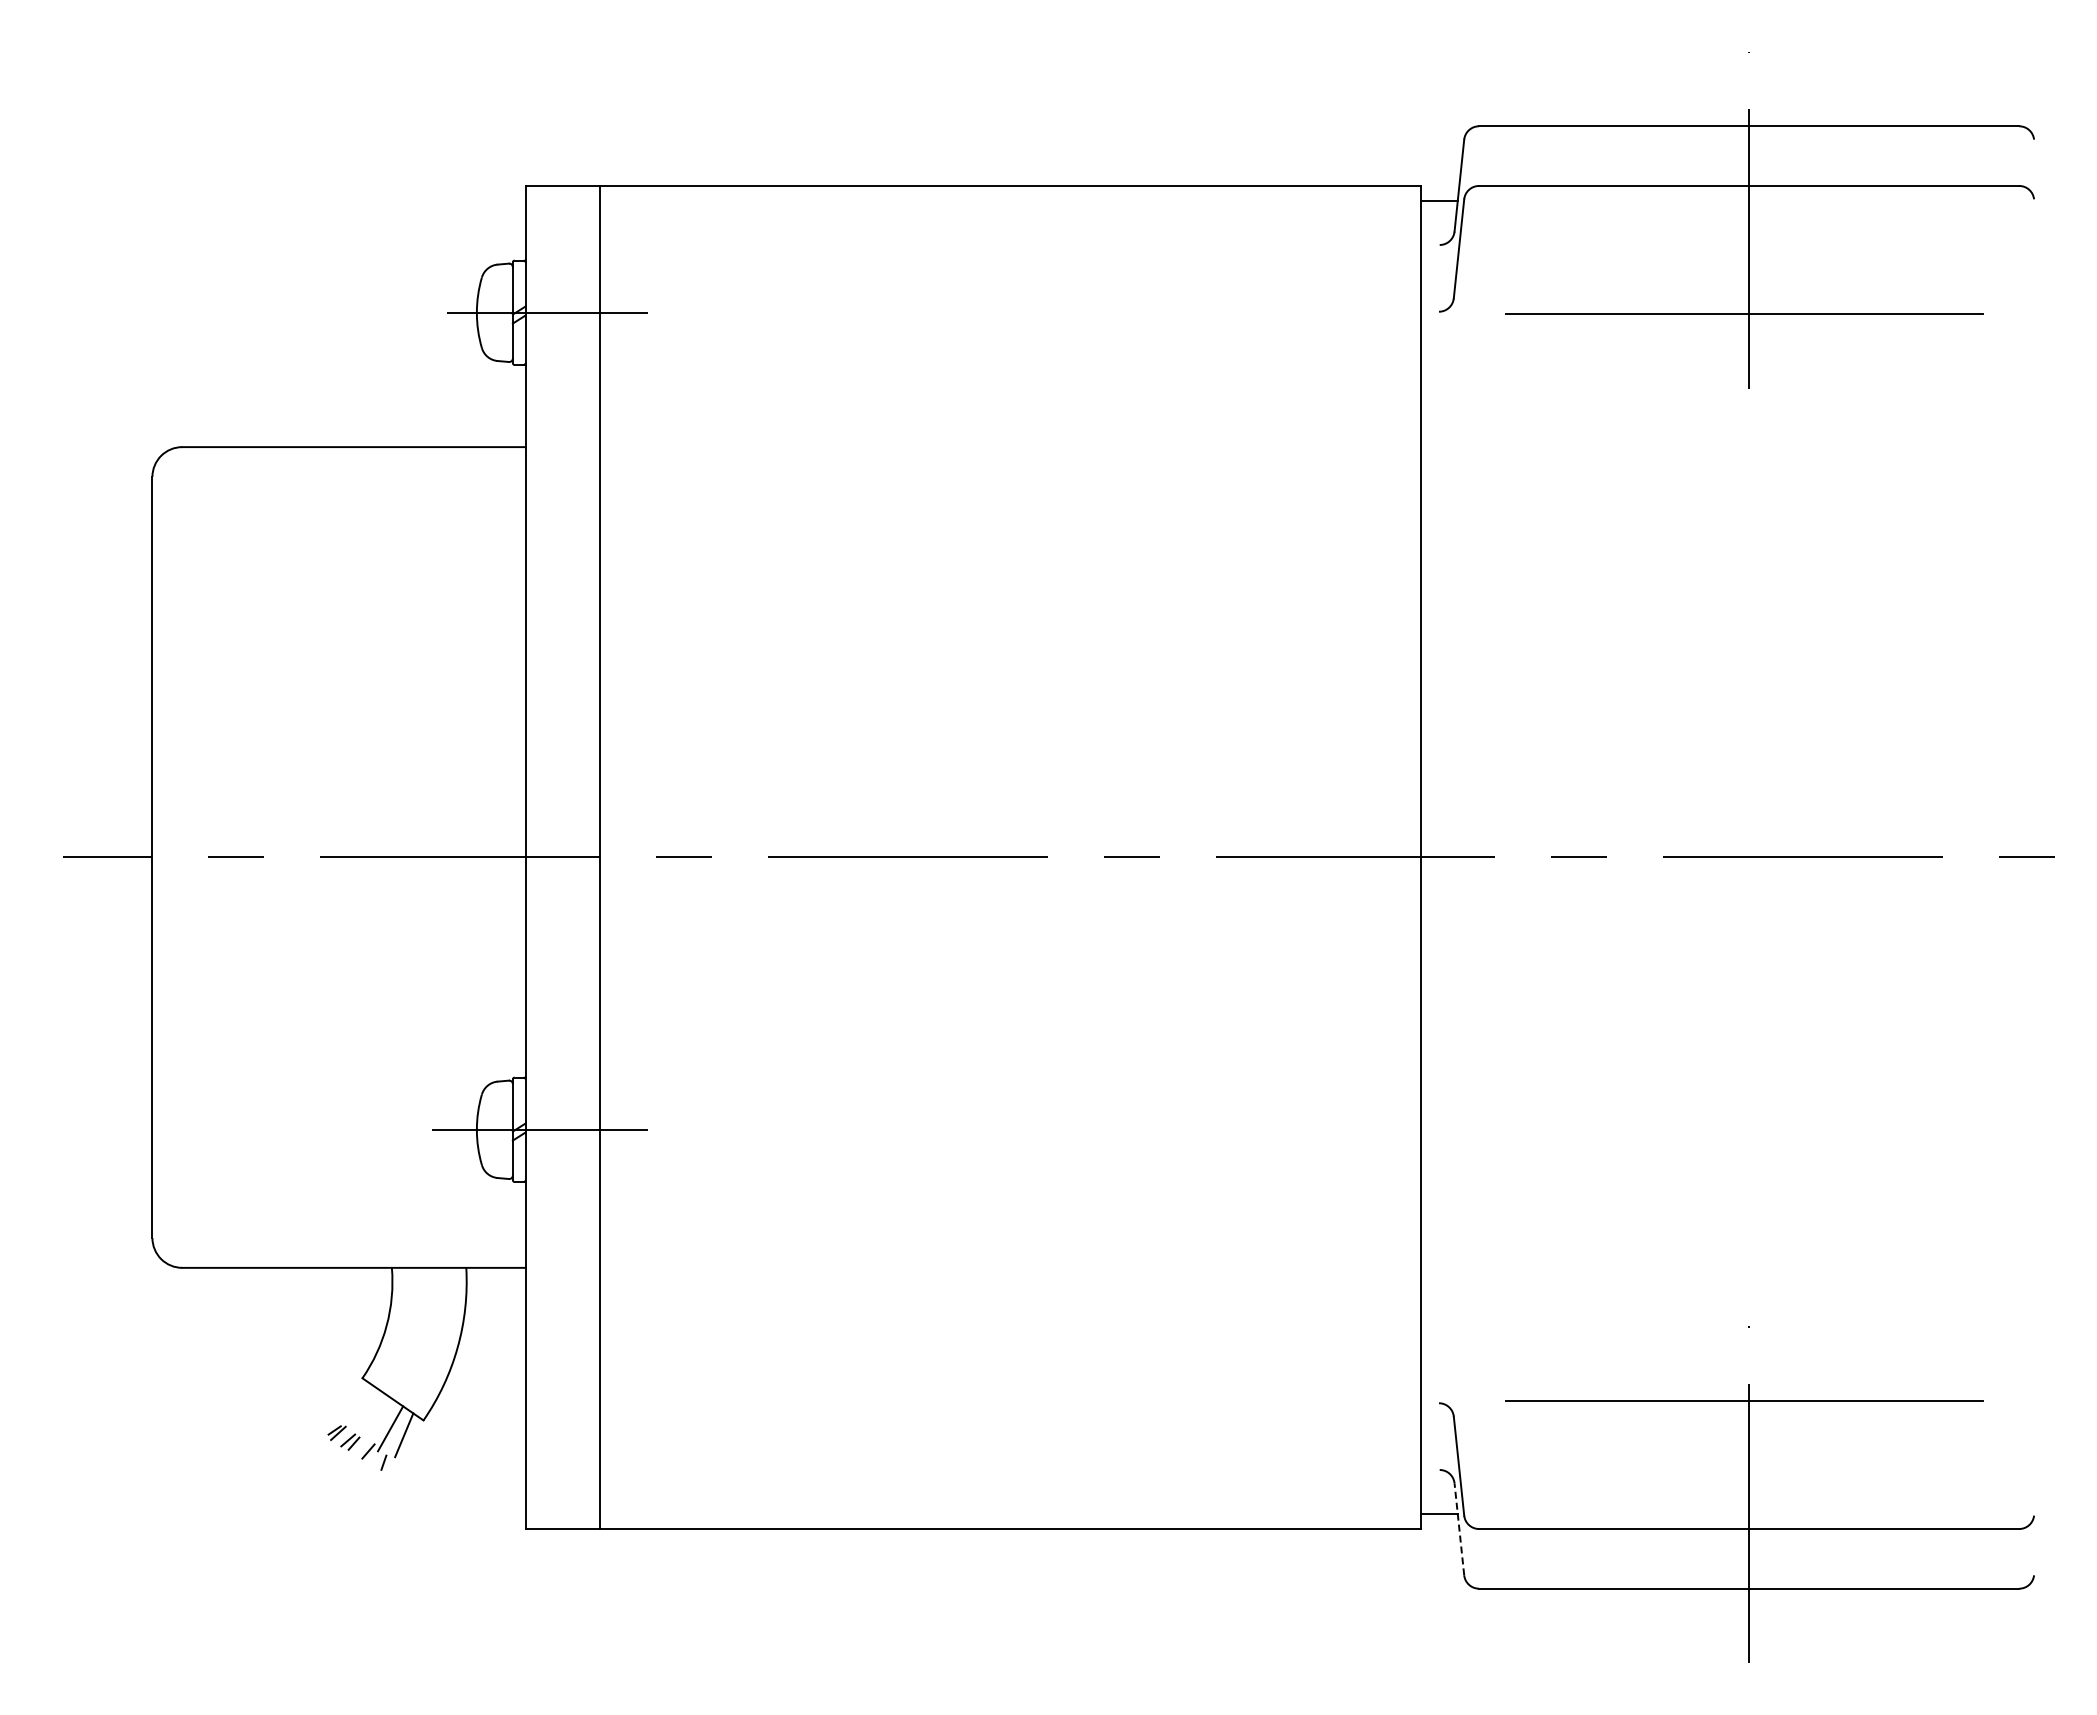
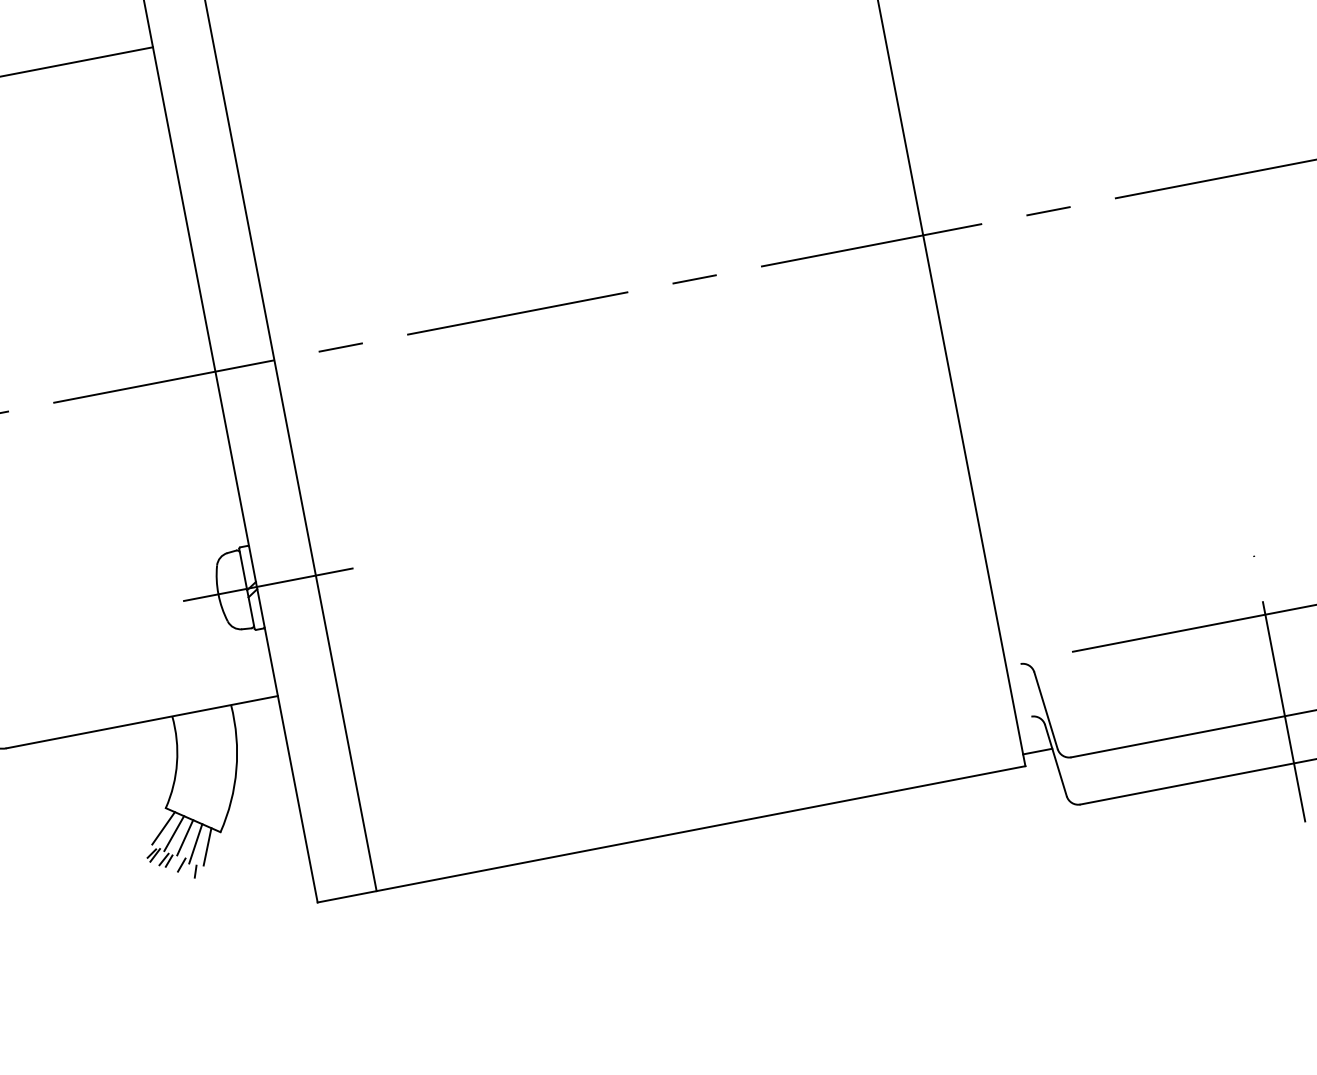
line: (354, 1402) -> (163, 828), added
line: (366, 1411) -> (174, 833), added
line: (378, 1418) -> (184, 837), added
line: (1459, 1528) -> (1055, 759), dashed -> solid

